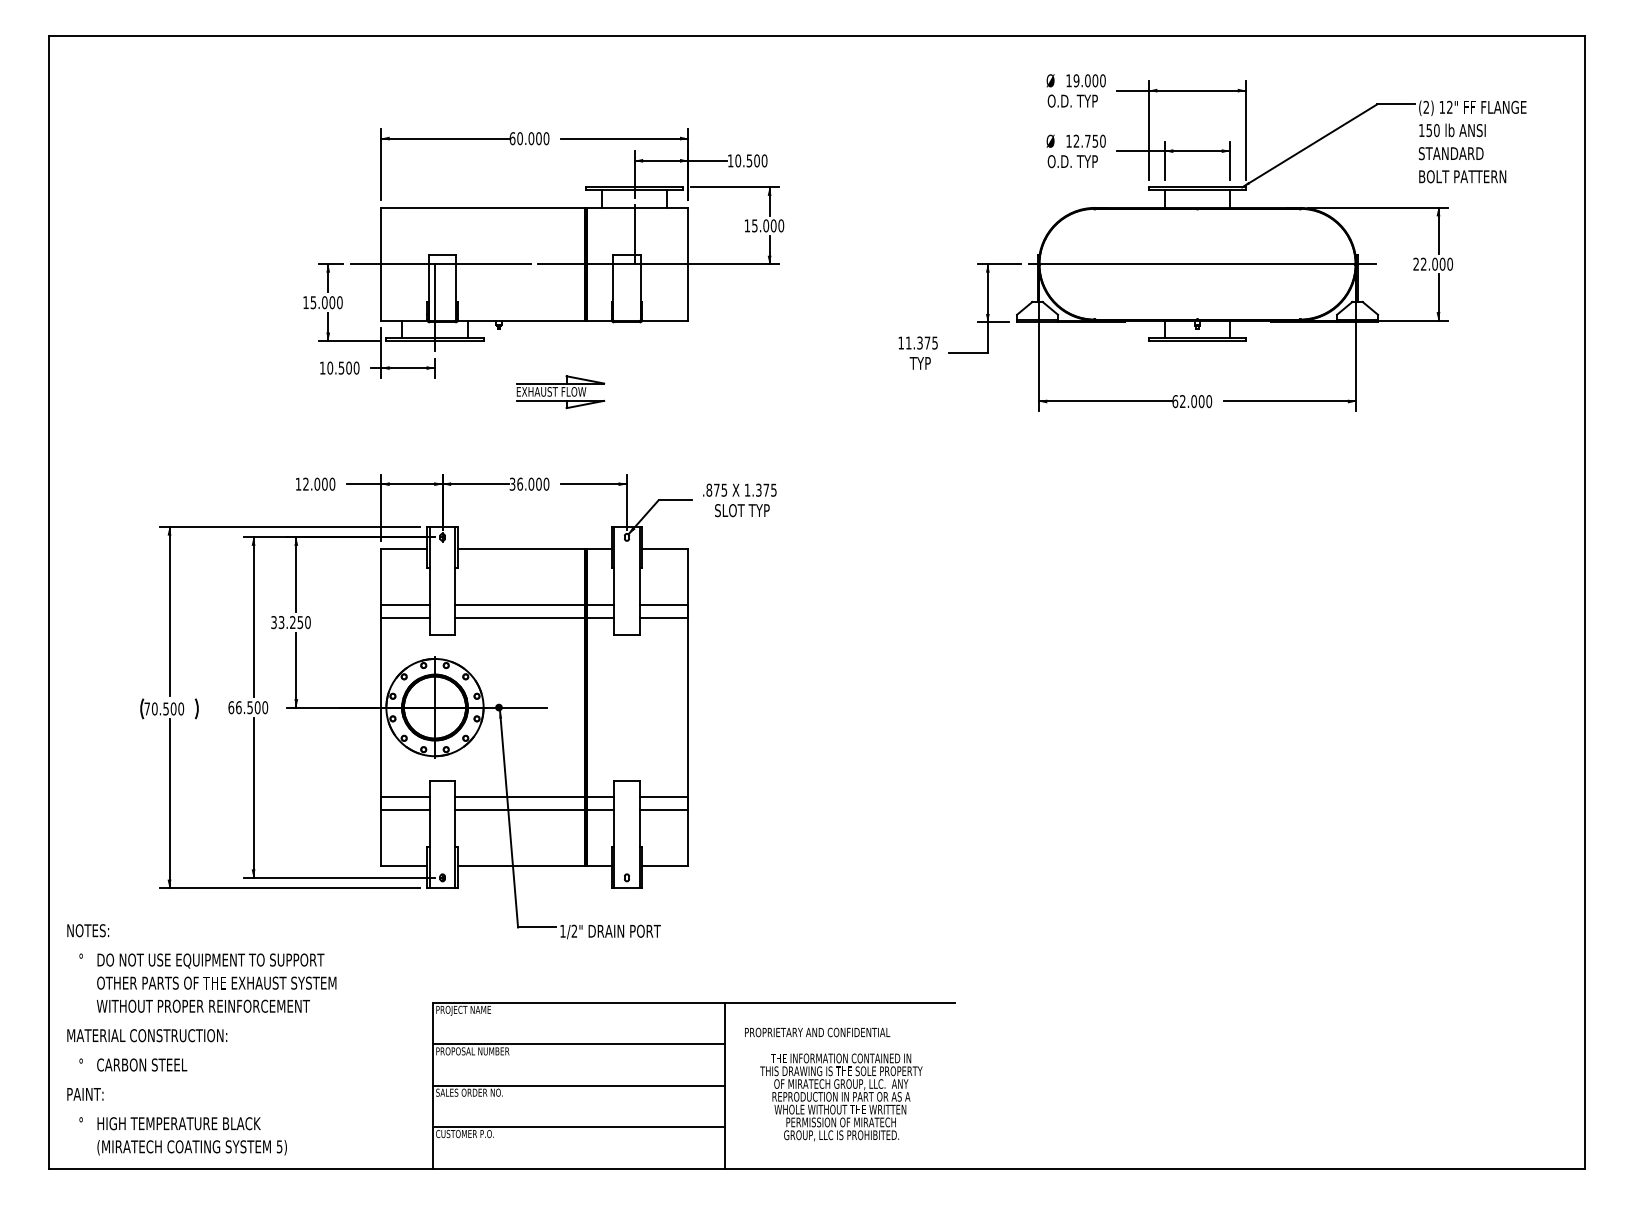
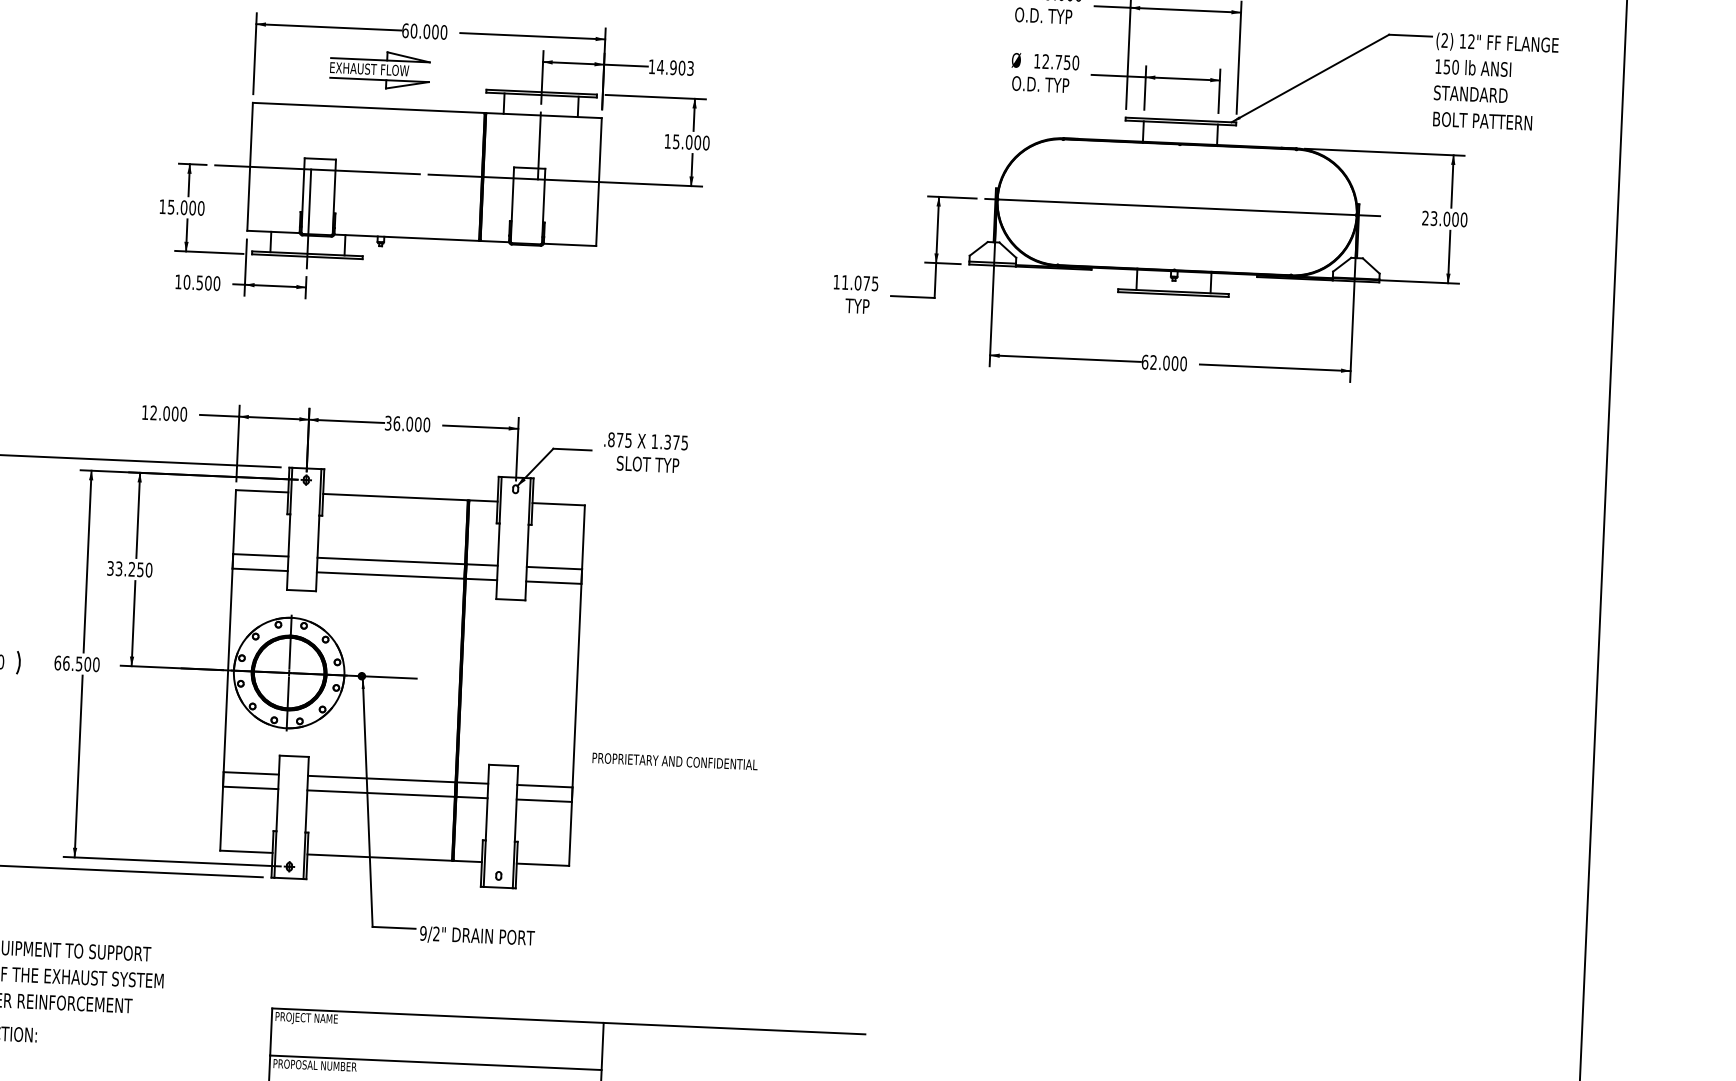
text: (751, 160) -> (675, 67), 10.500 -> 14.903
text: (1423, 264) -> (1433, 218), 22.000 -> 23.000
text: (919, 342) -> (857, 282), 11.375 -> 11.075
part: (560, 392) -> (379, 70), moved
text: (562, 930) -> (422, 932), 1/2" -> 9/2"
text: (817, 1032) -> (675, 761), moved

